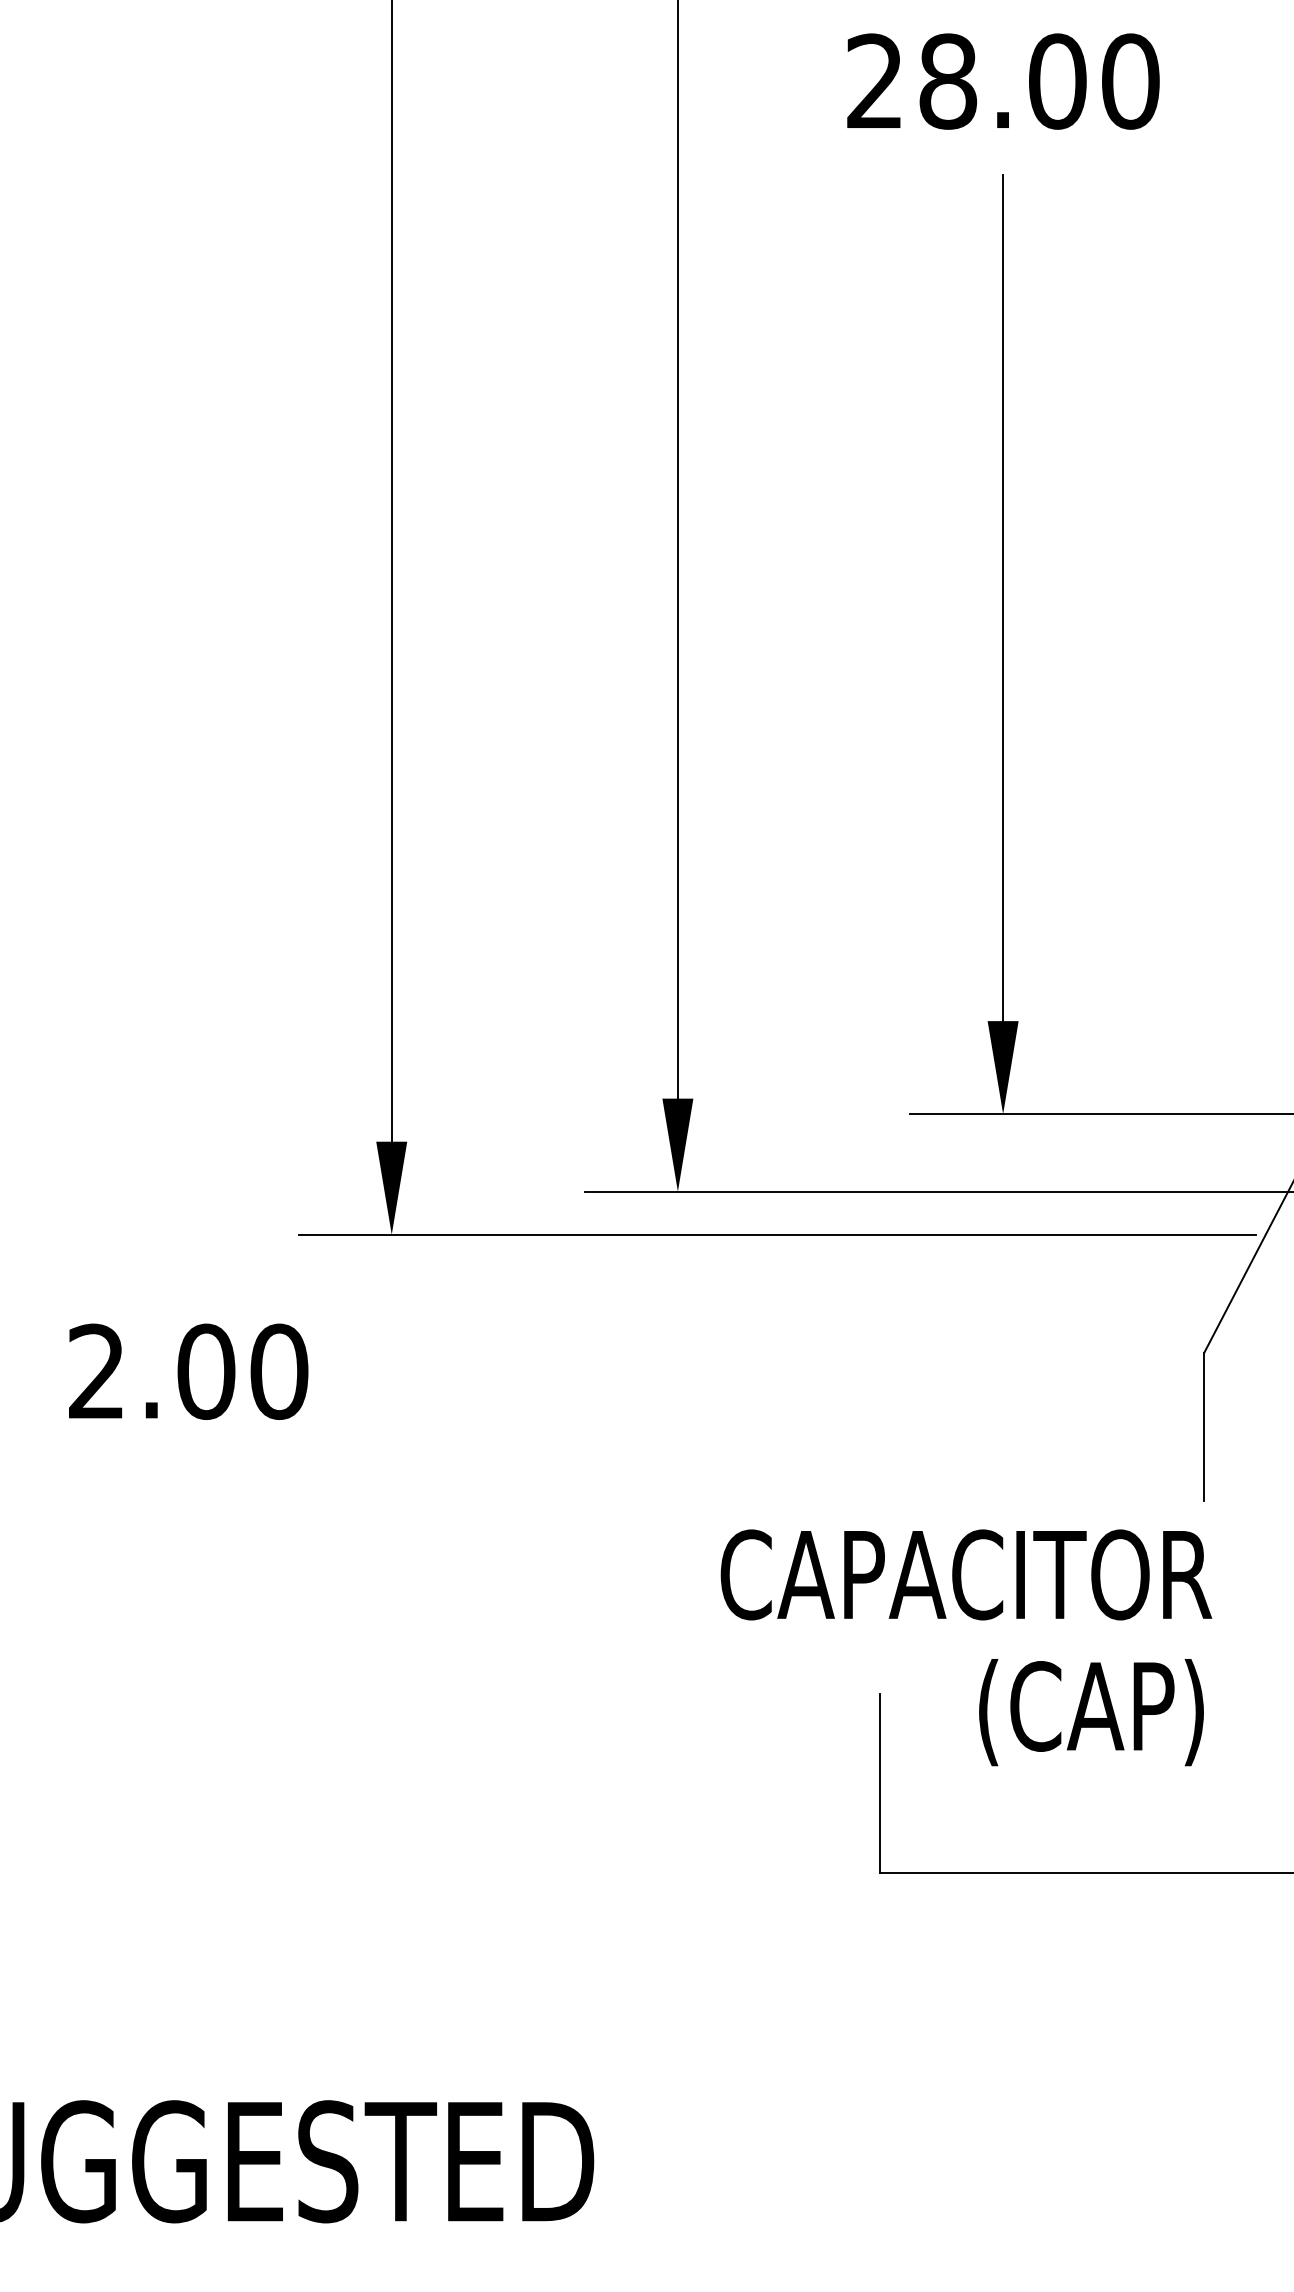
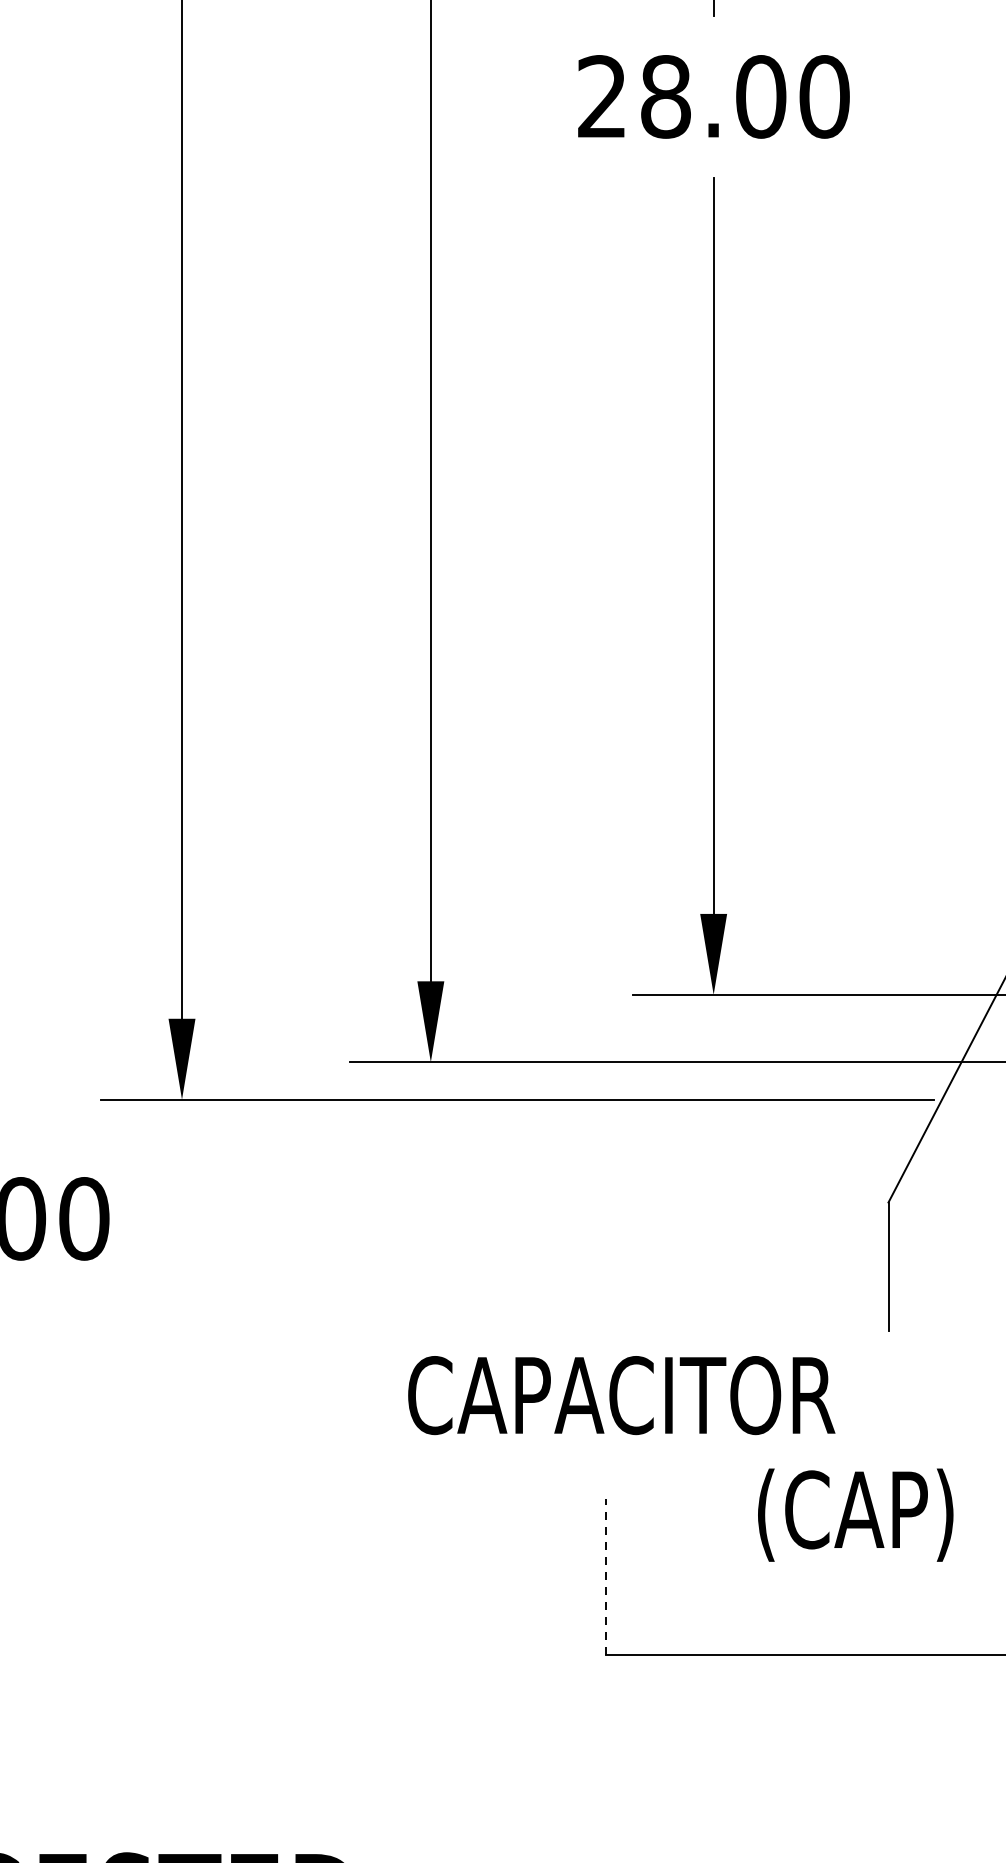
text: (966, 1574) -> (621, 1395), moved
text: (1091, 1712) -> (855, 1515), moved
line: (879, 1783) -> (606, 1576), solid -> dashed

